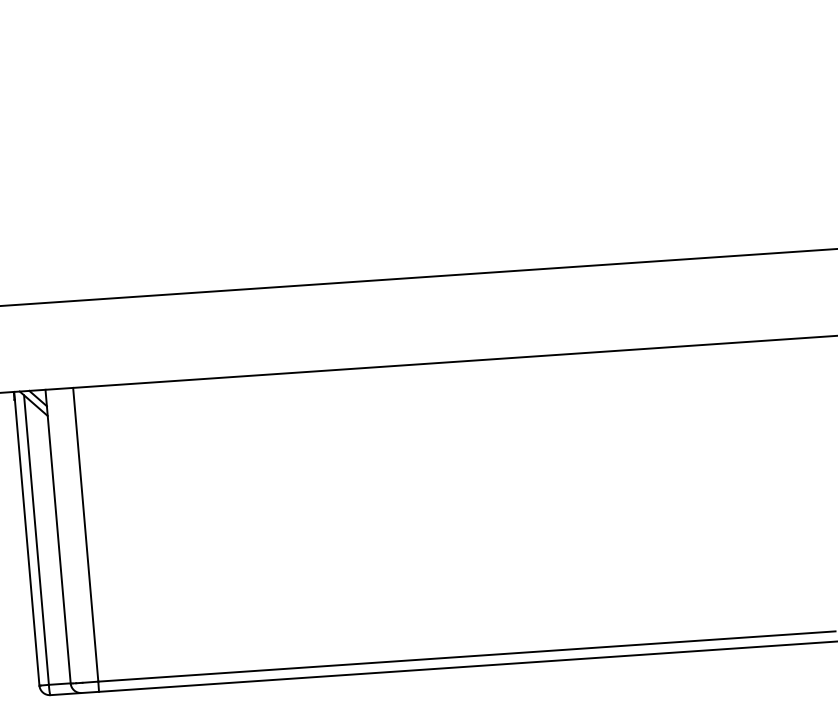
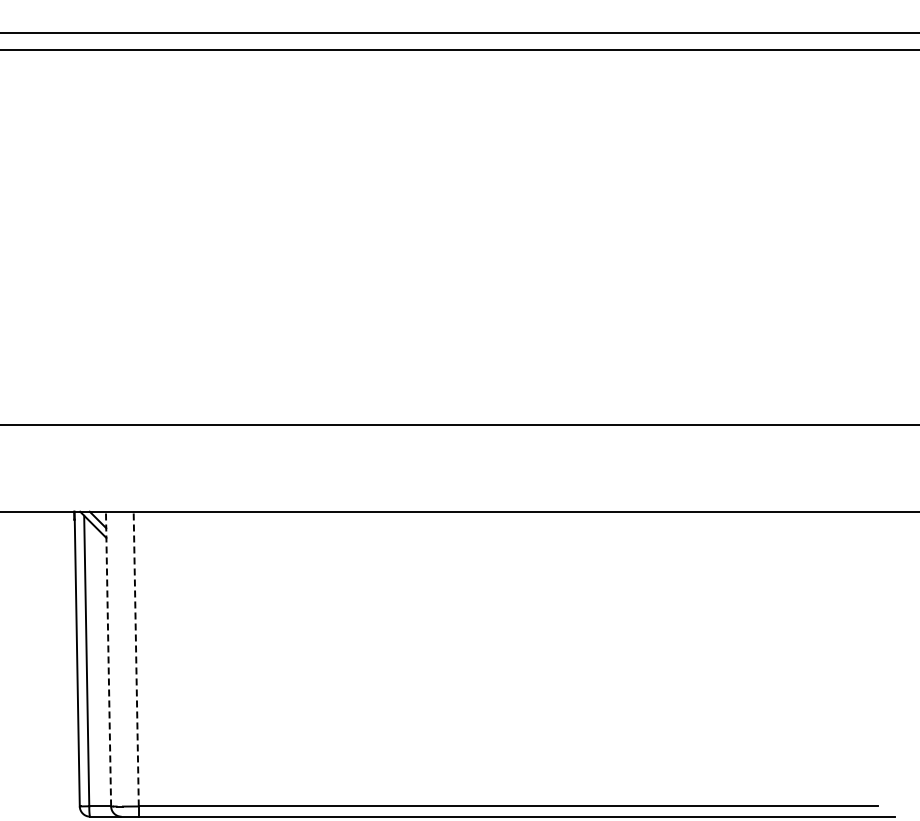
line: (85, 534) -> (136, 658), solid -> dashed
line: (58, 536) -> (108, 658), solid -> dashed

